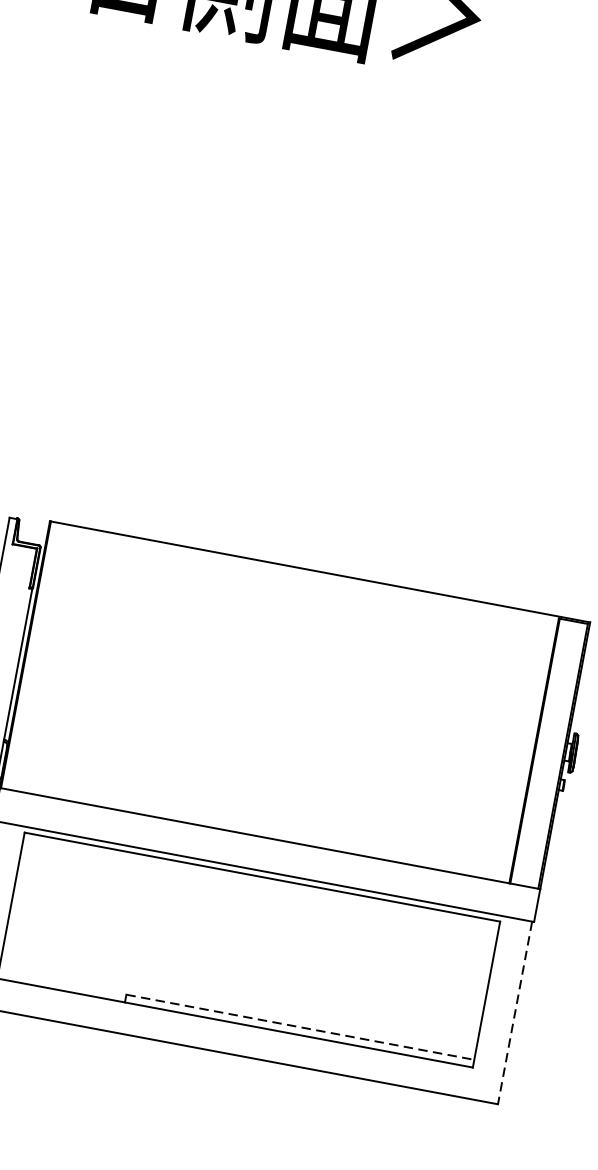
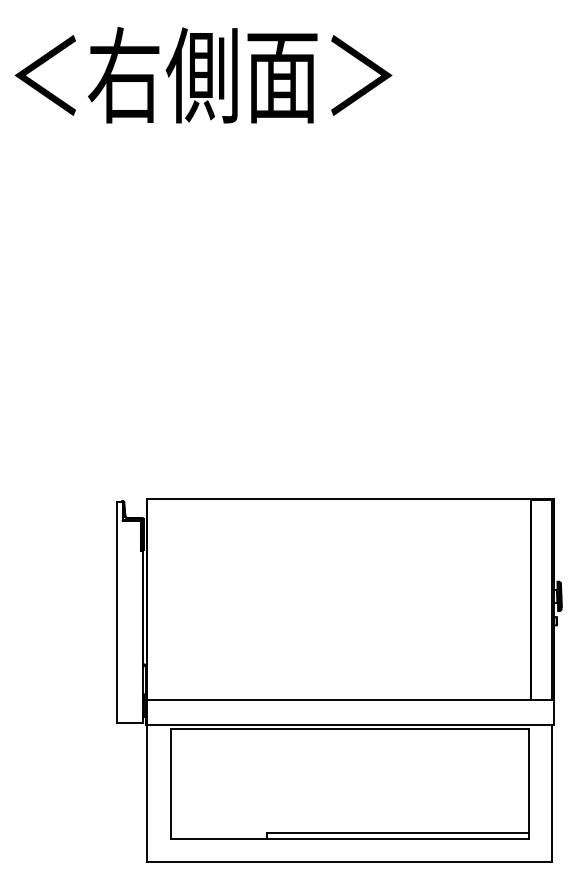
line: (515, 1012) -> (552, 793), dashed -> solid
line: (300, 1027) -> (398, 833), dashed -> solid

